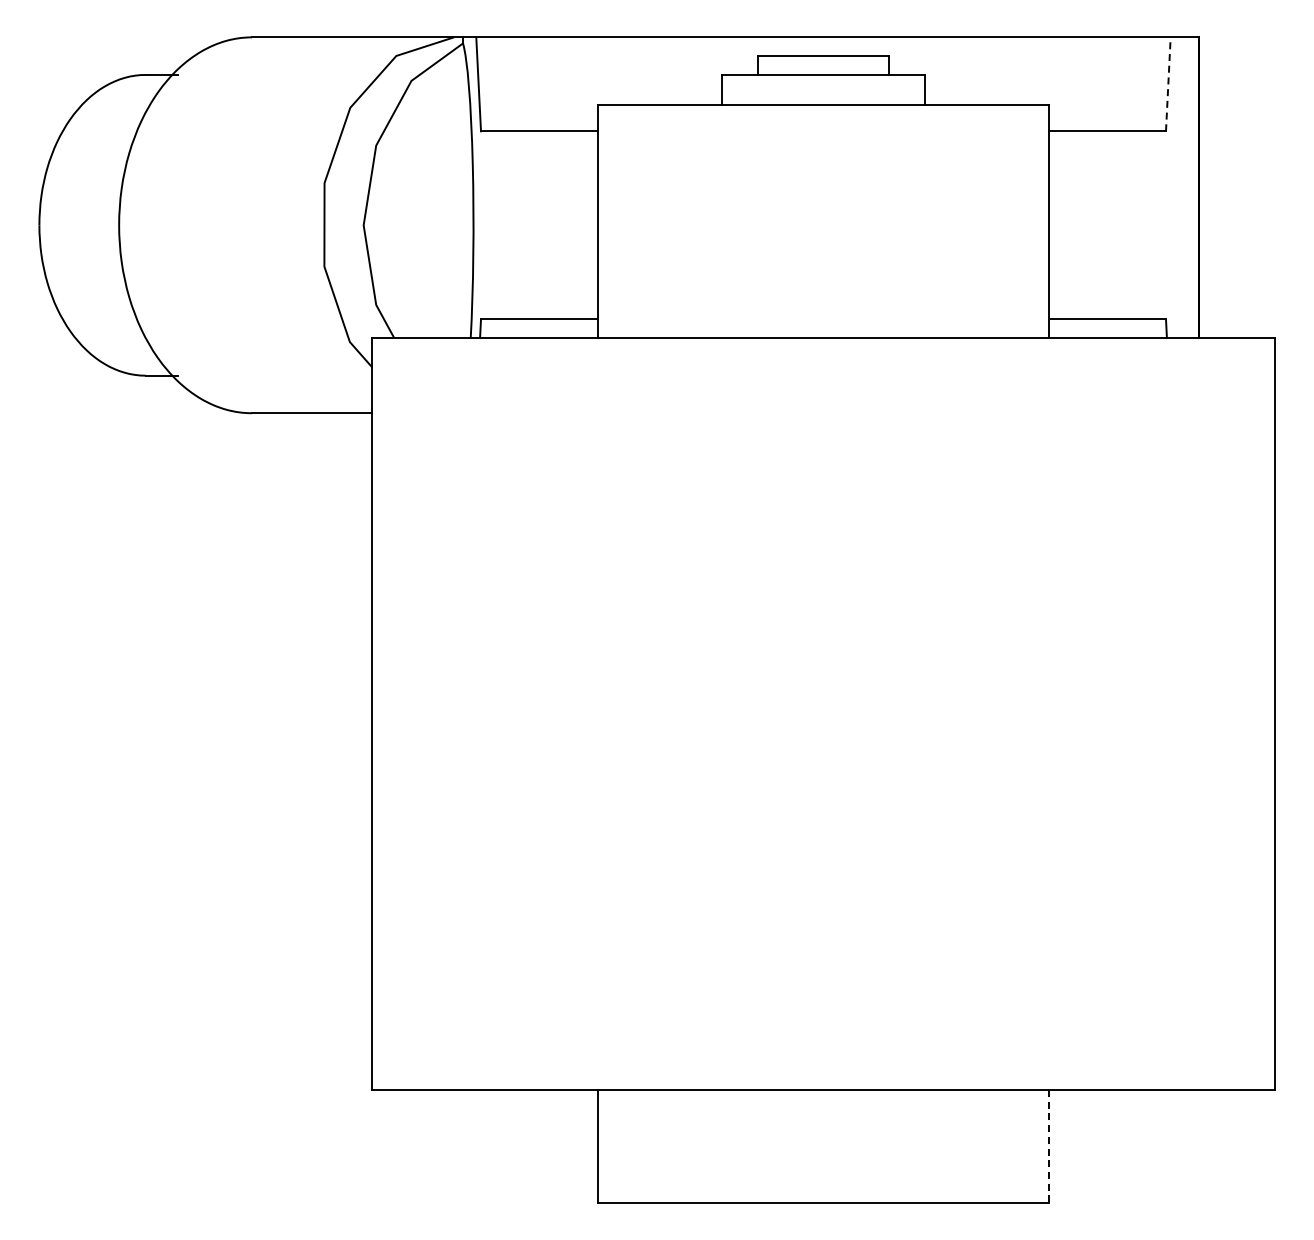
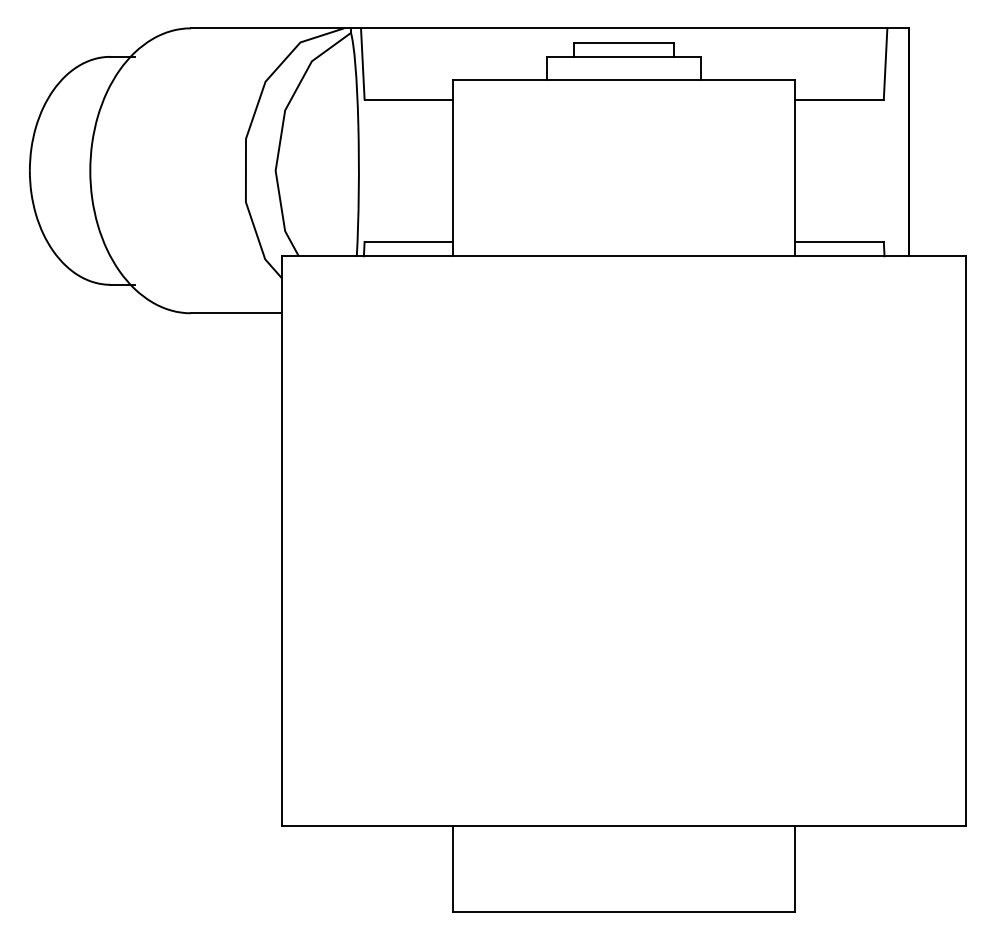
line: (1168, 83) -> (885, 63), dashed -> solid
line: (1049, 1146) -> (795, 869), dashed -> solid

